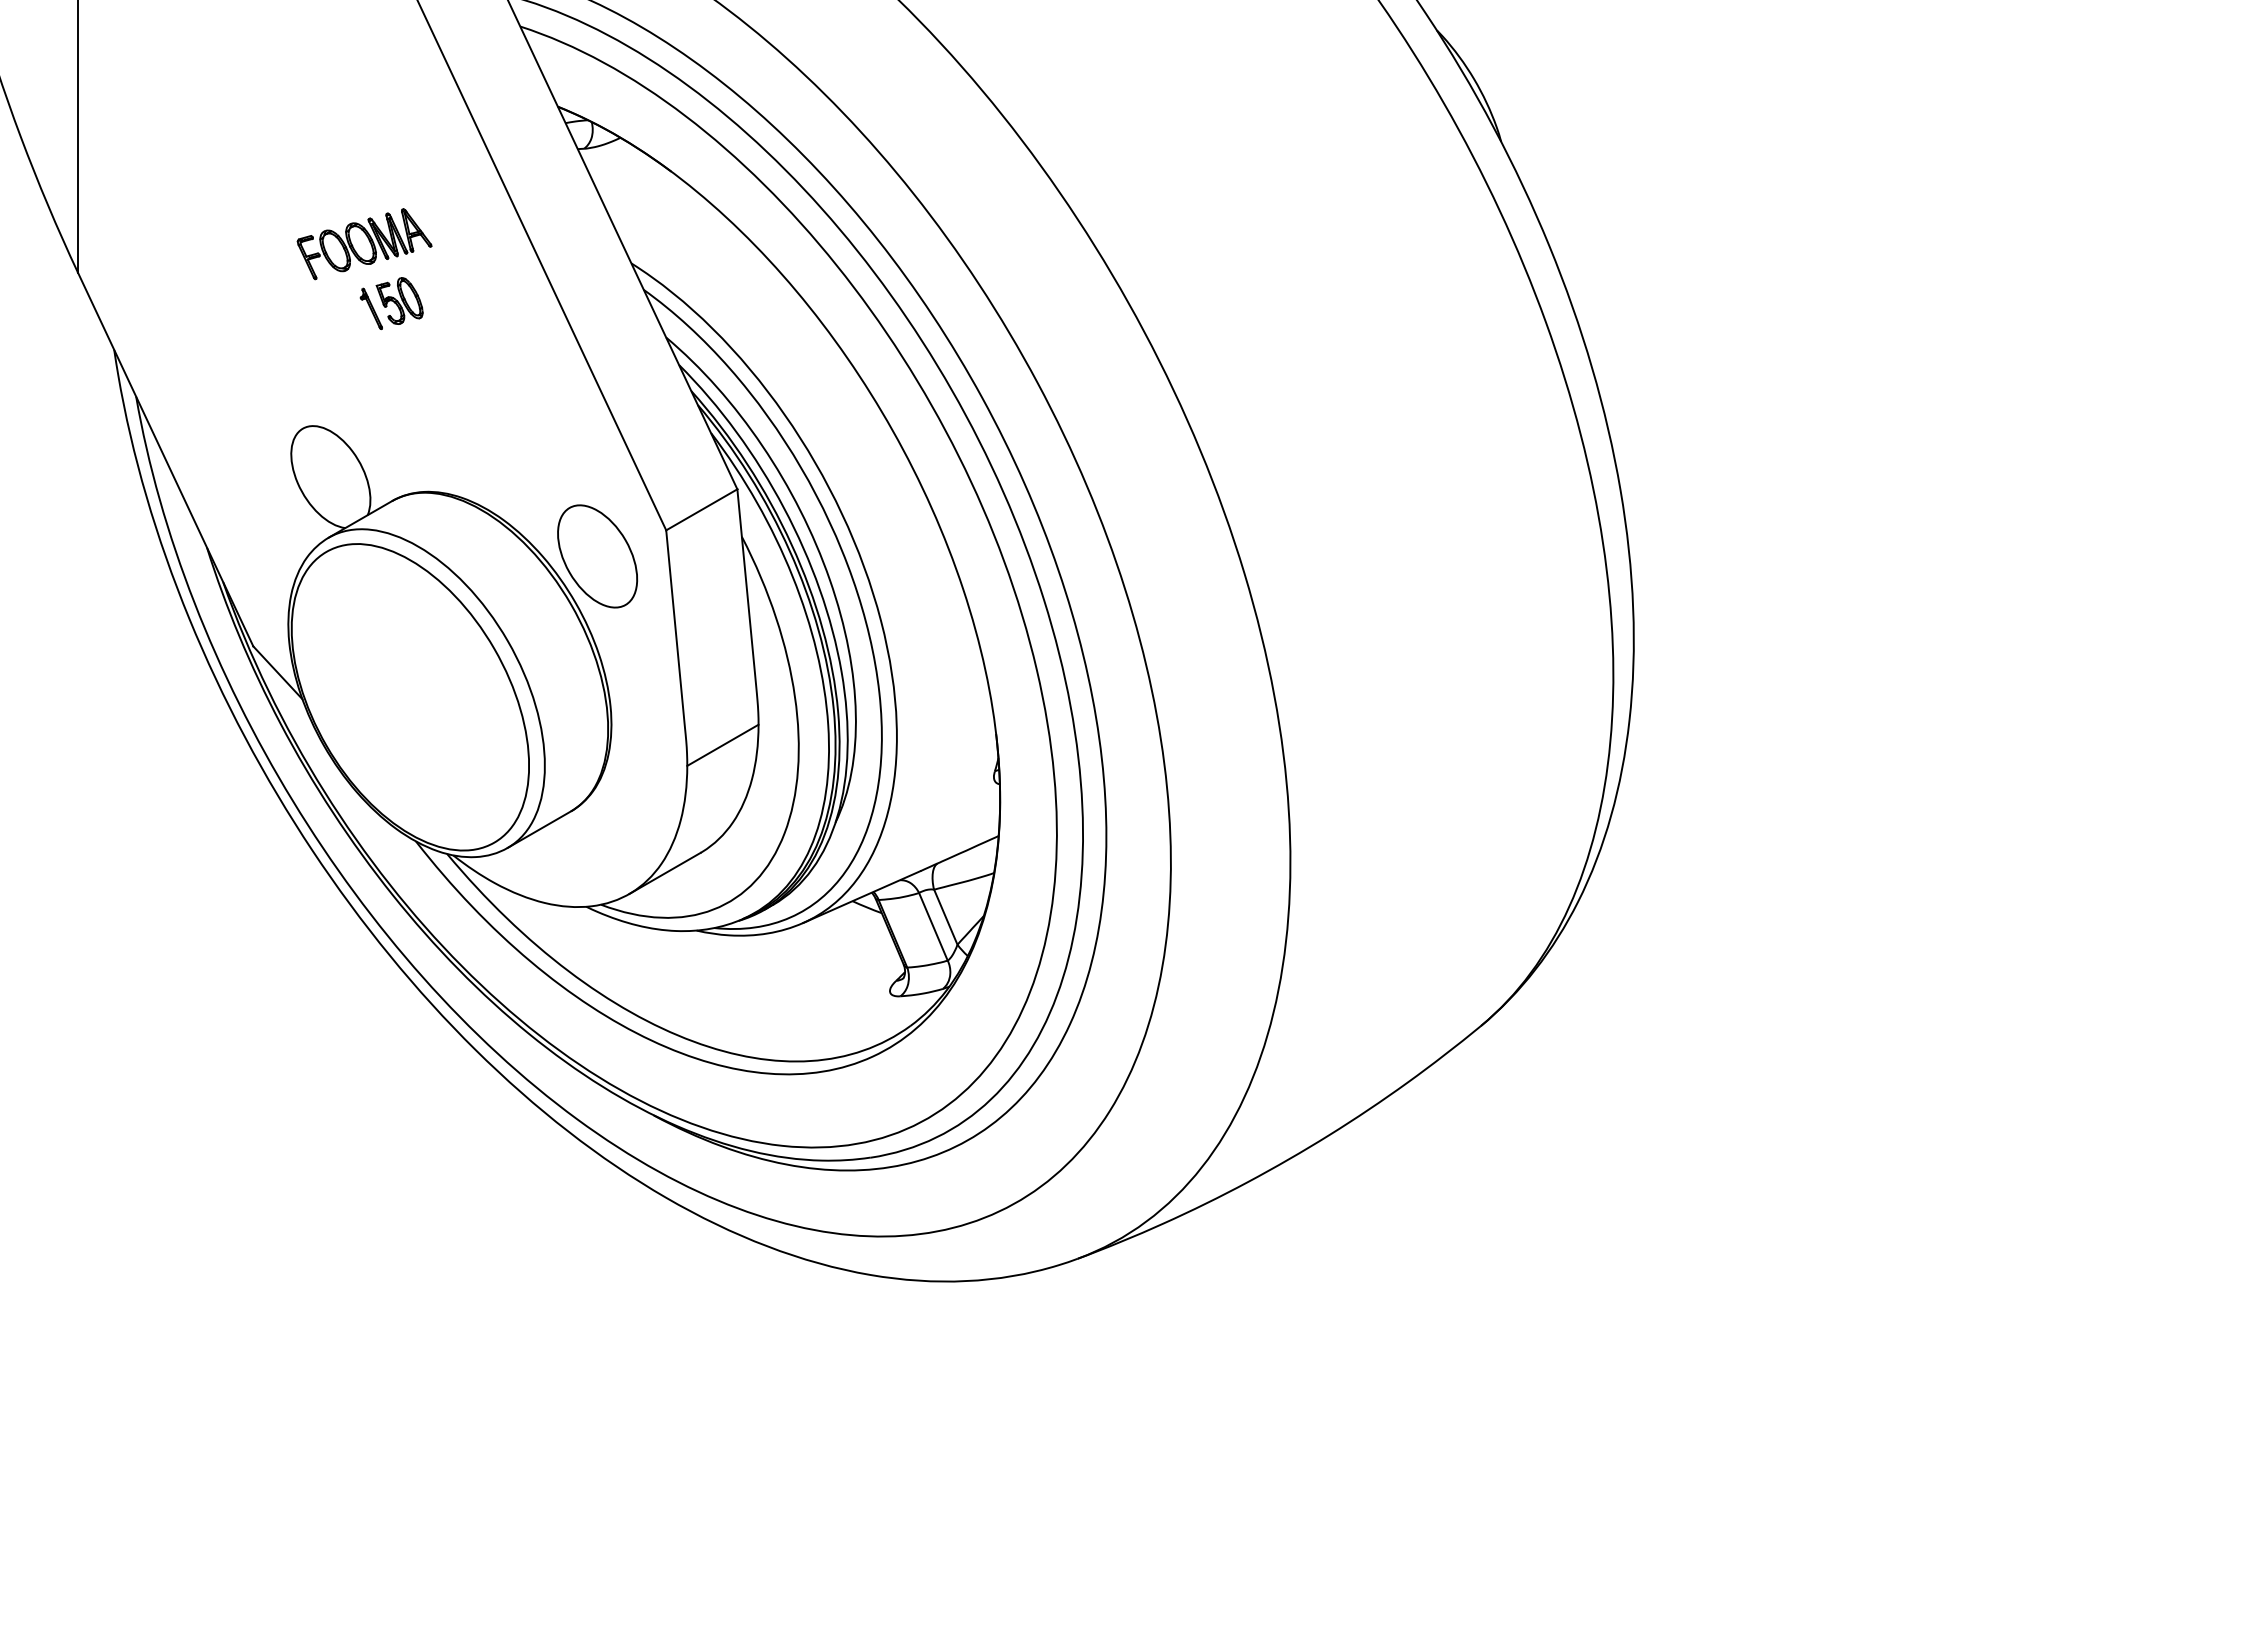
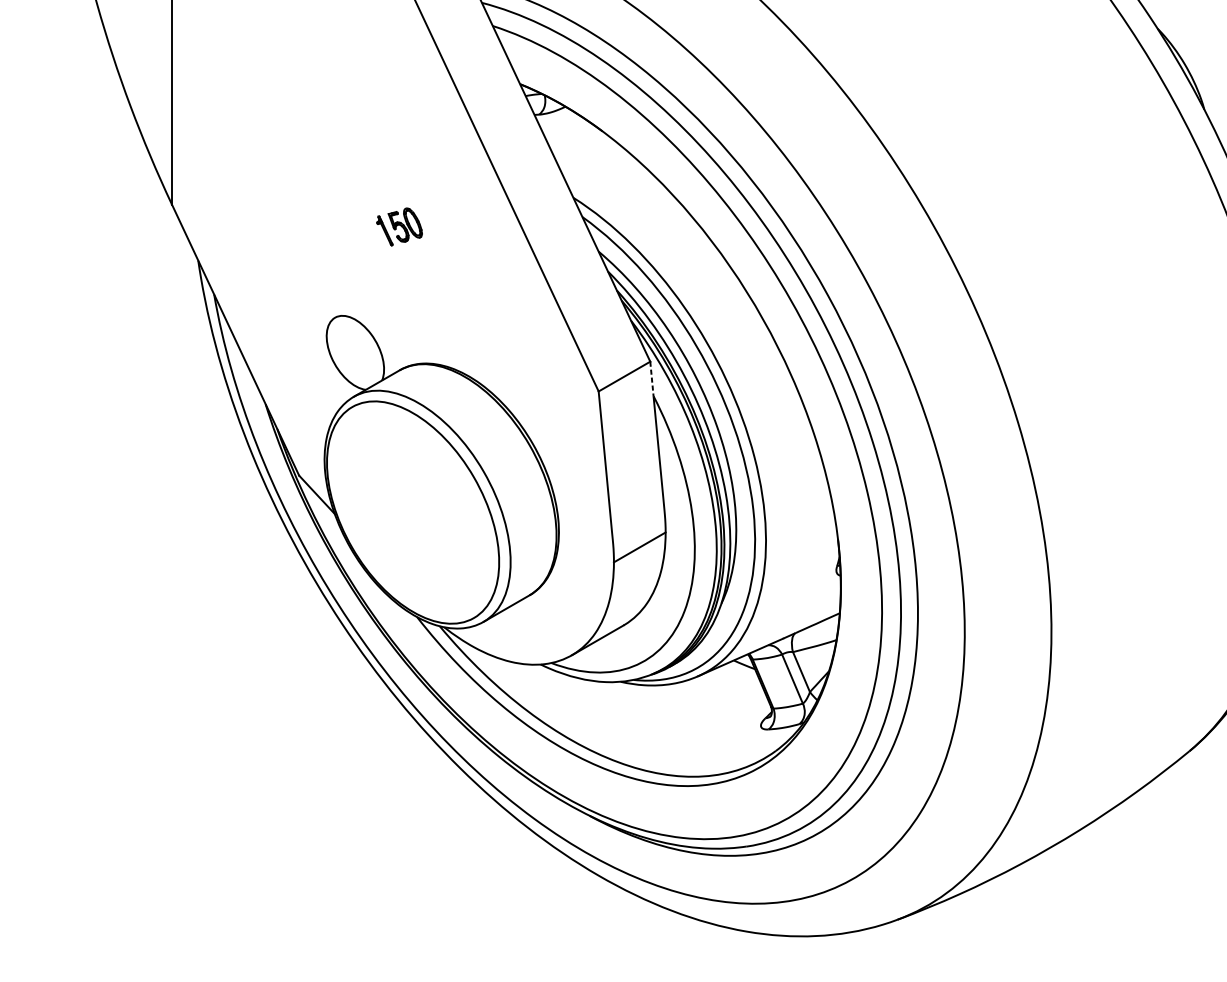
part: (364, 244) -> (379, 184), removed
line: (739, 513) -> (651, 379), solid -> dashed
part: (597, 556) -> (548, 410), removed

